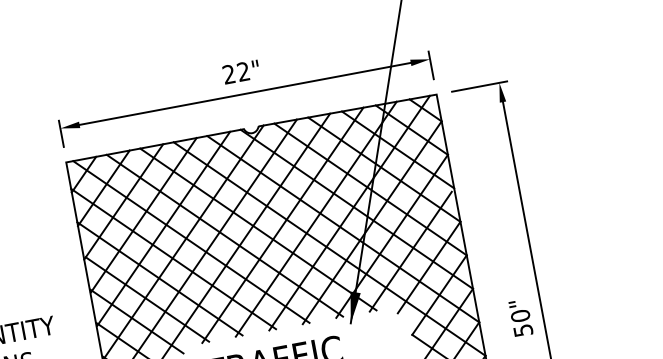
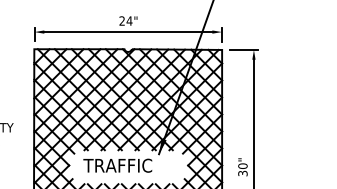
text: (243, 70) -> (129, 20), 22" -> 24"
text: (522, 330) -> (242, 173), 50" -> 30"

